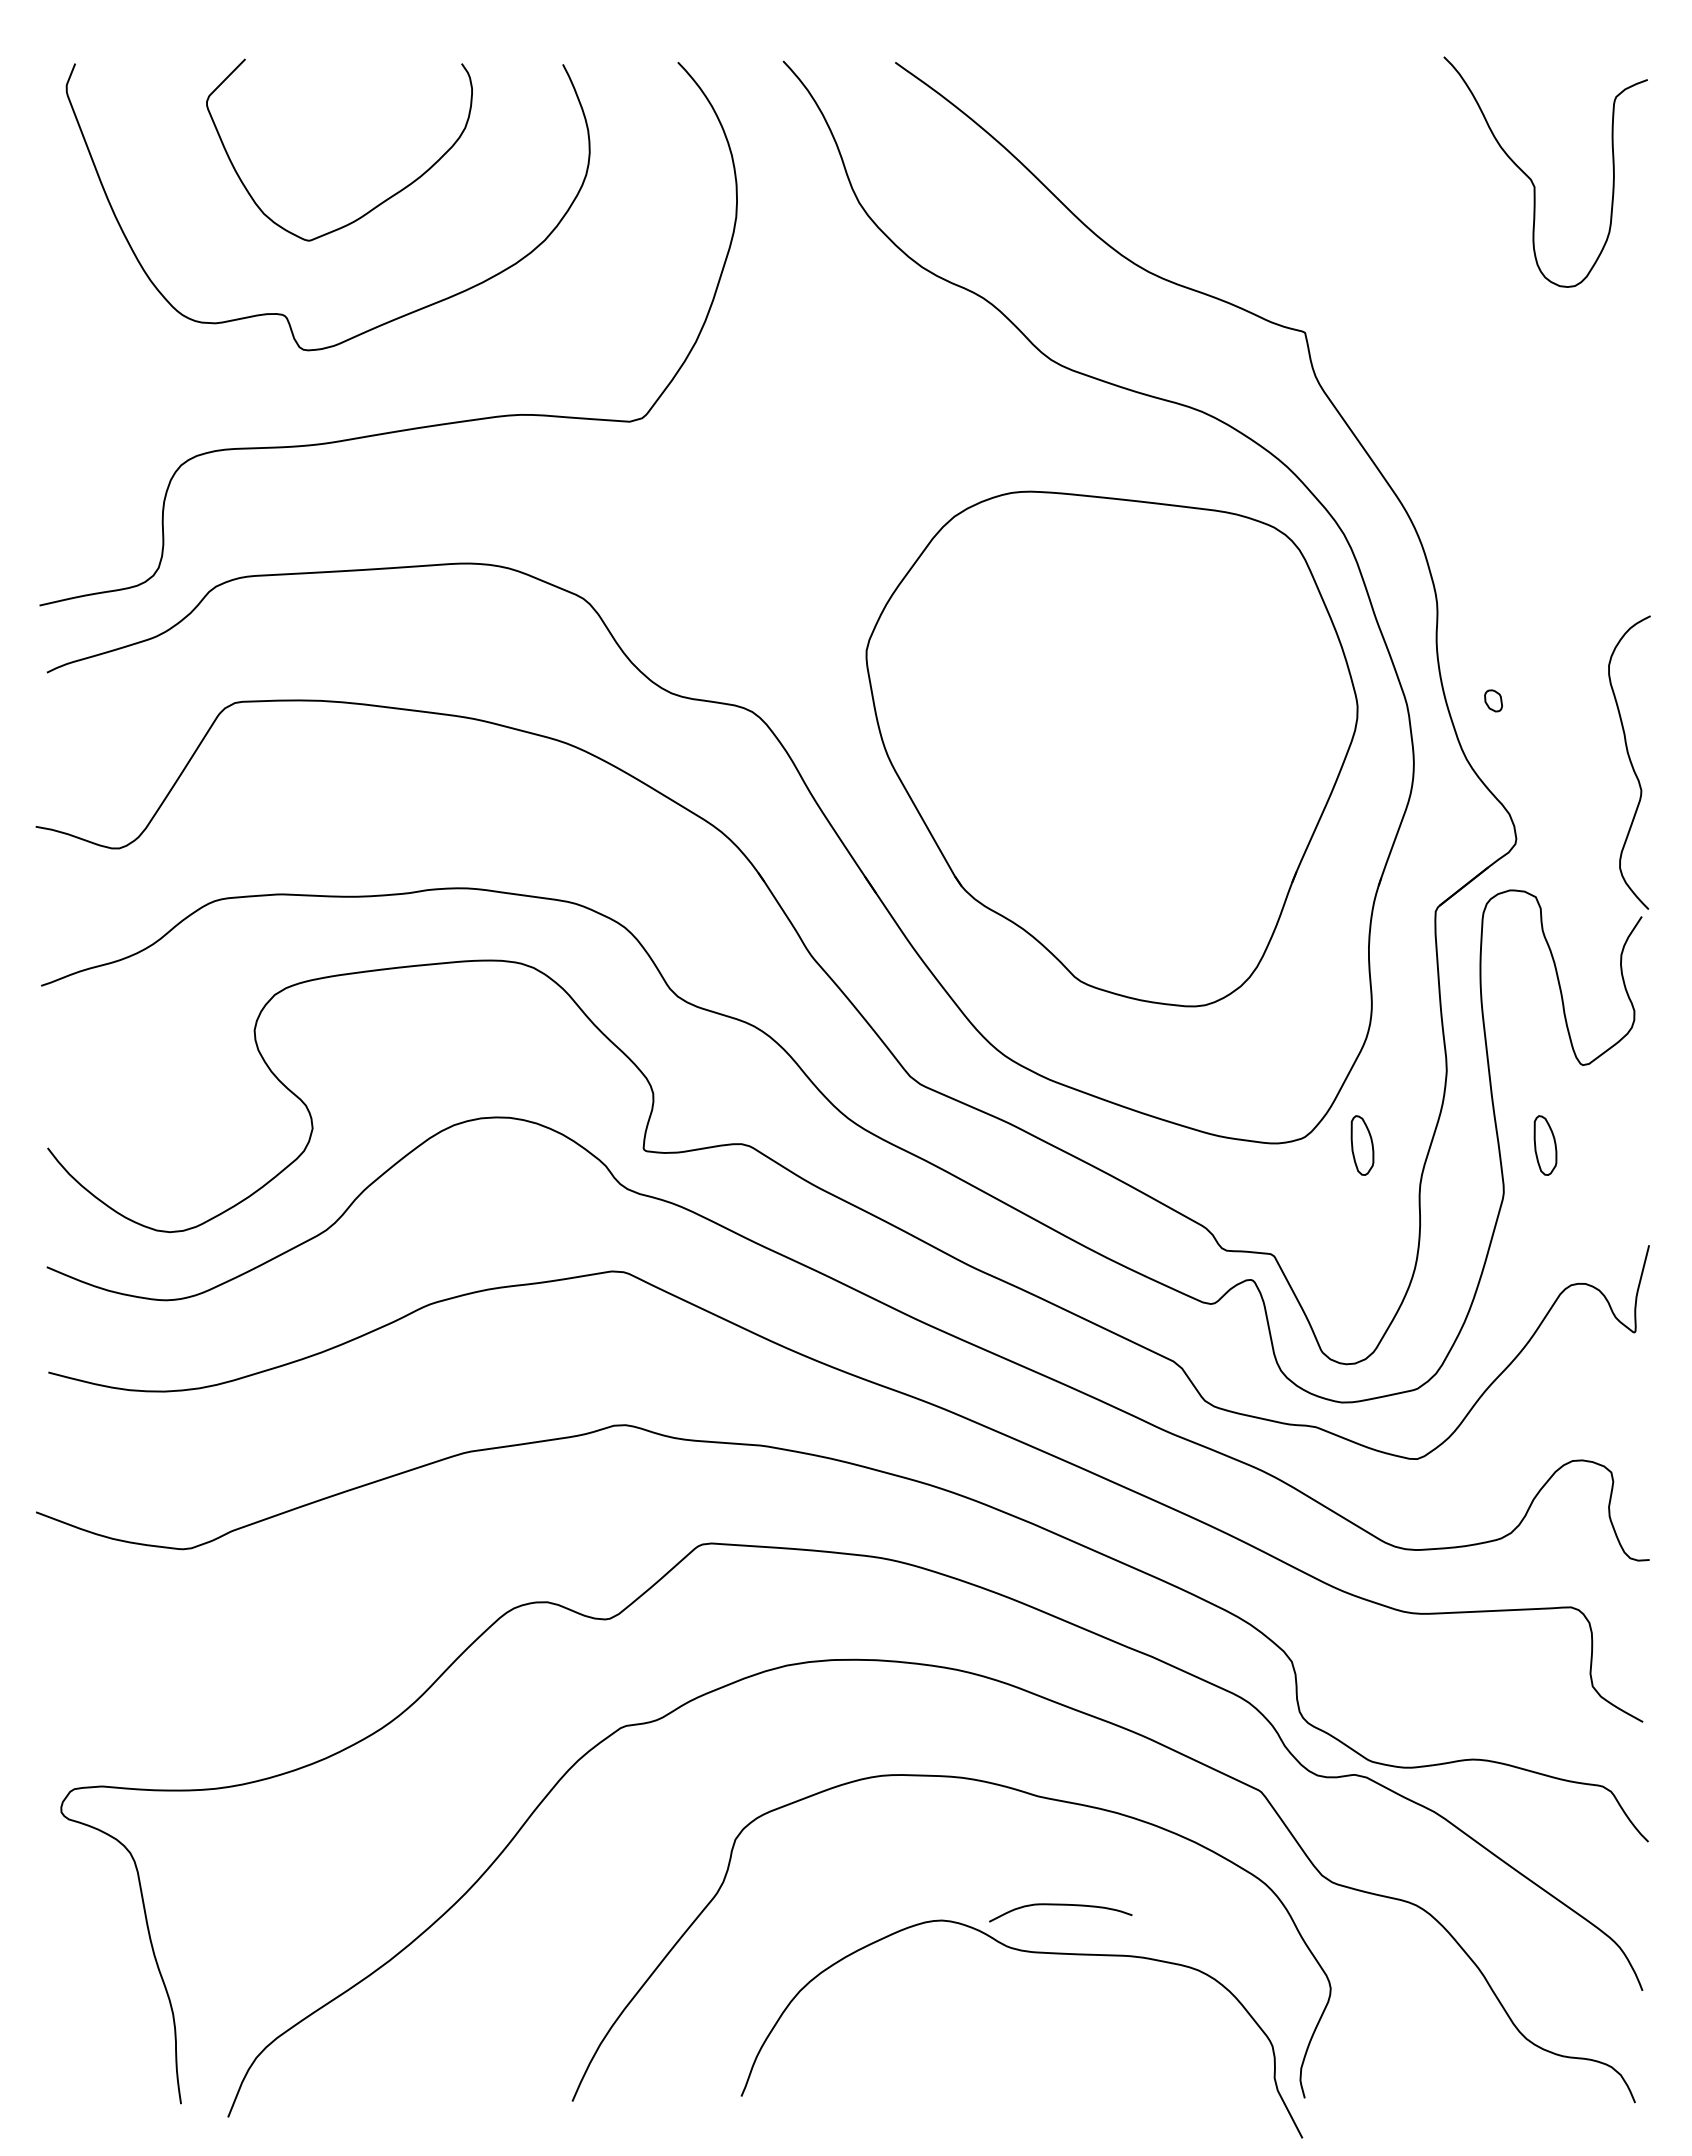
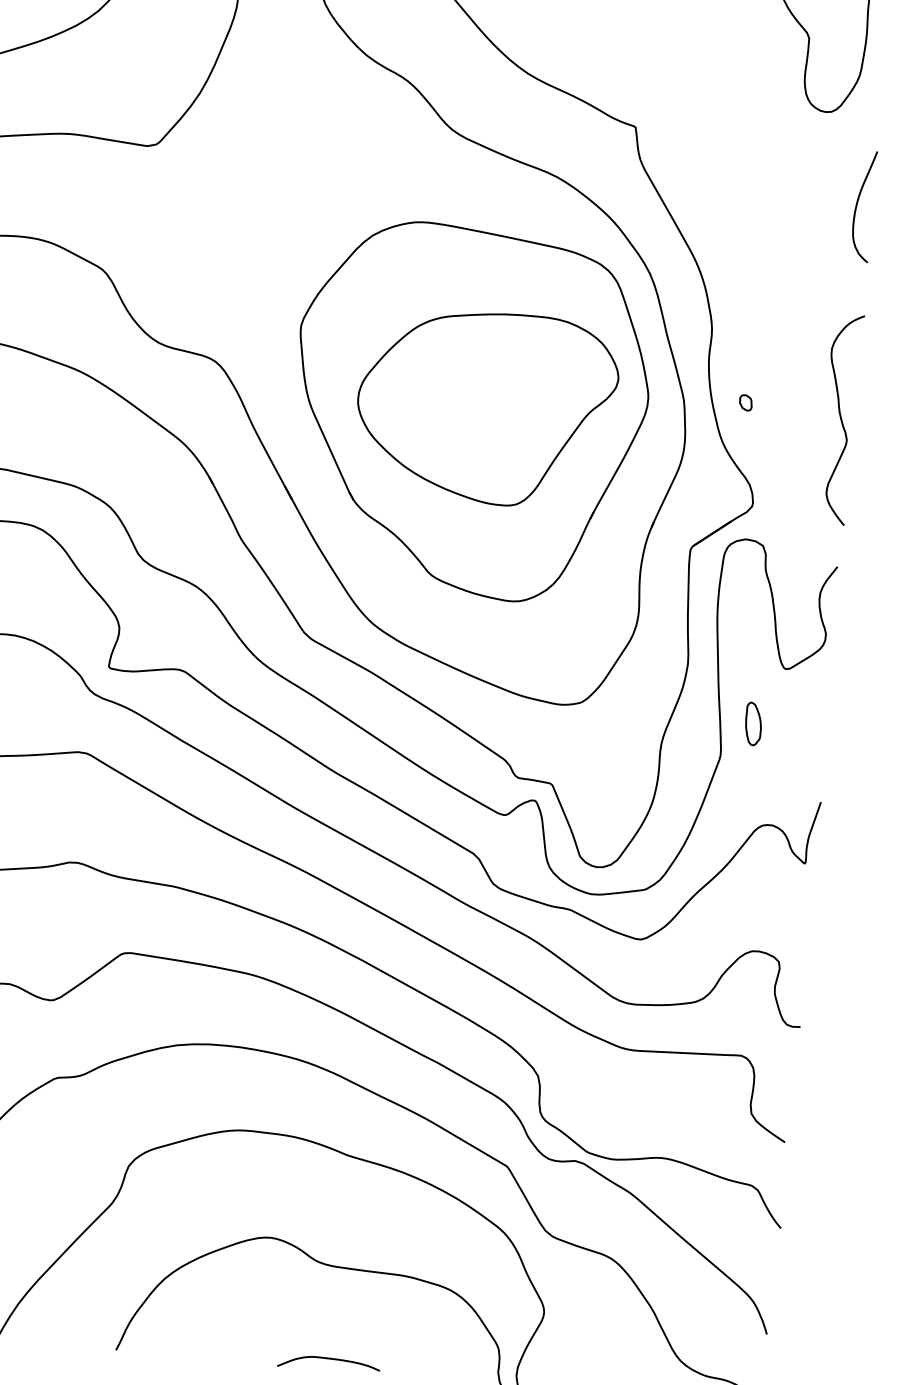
curve: (1622, 413) -> (857, 206), added
part: (1134, 741) -> (486, 408), added
curve: (1629, 761) -> (840, 418), moved
part: (1362, 1145) -> (622, 711), removed
curve: (1060, 1905) -> (329, 1359), moved

